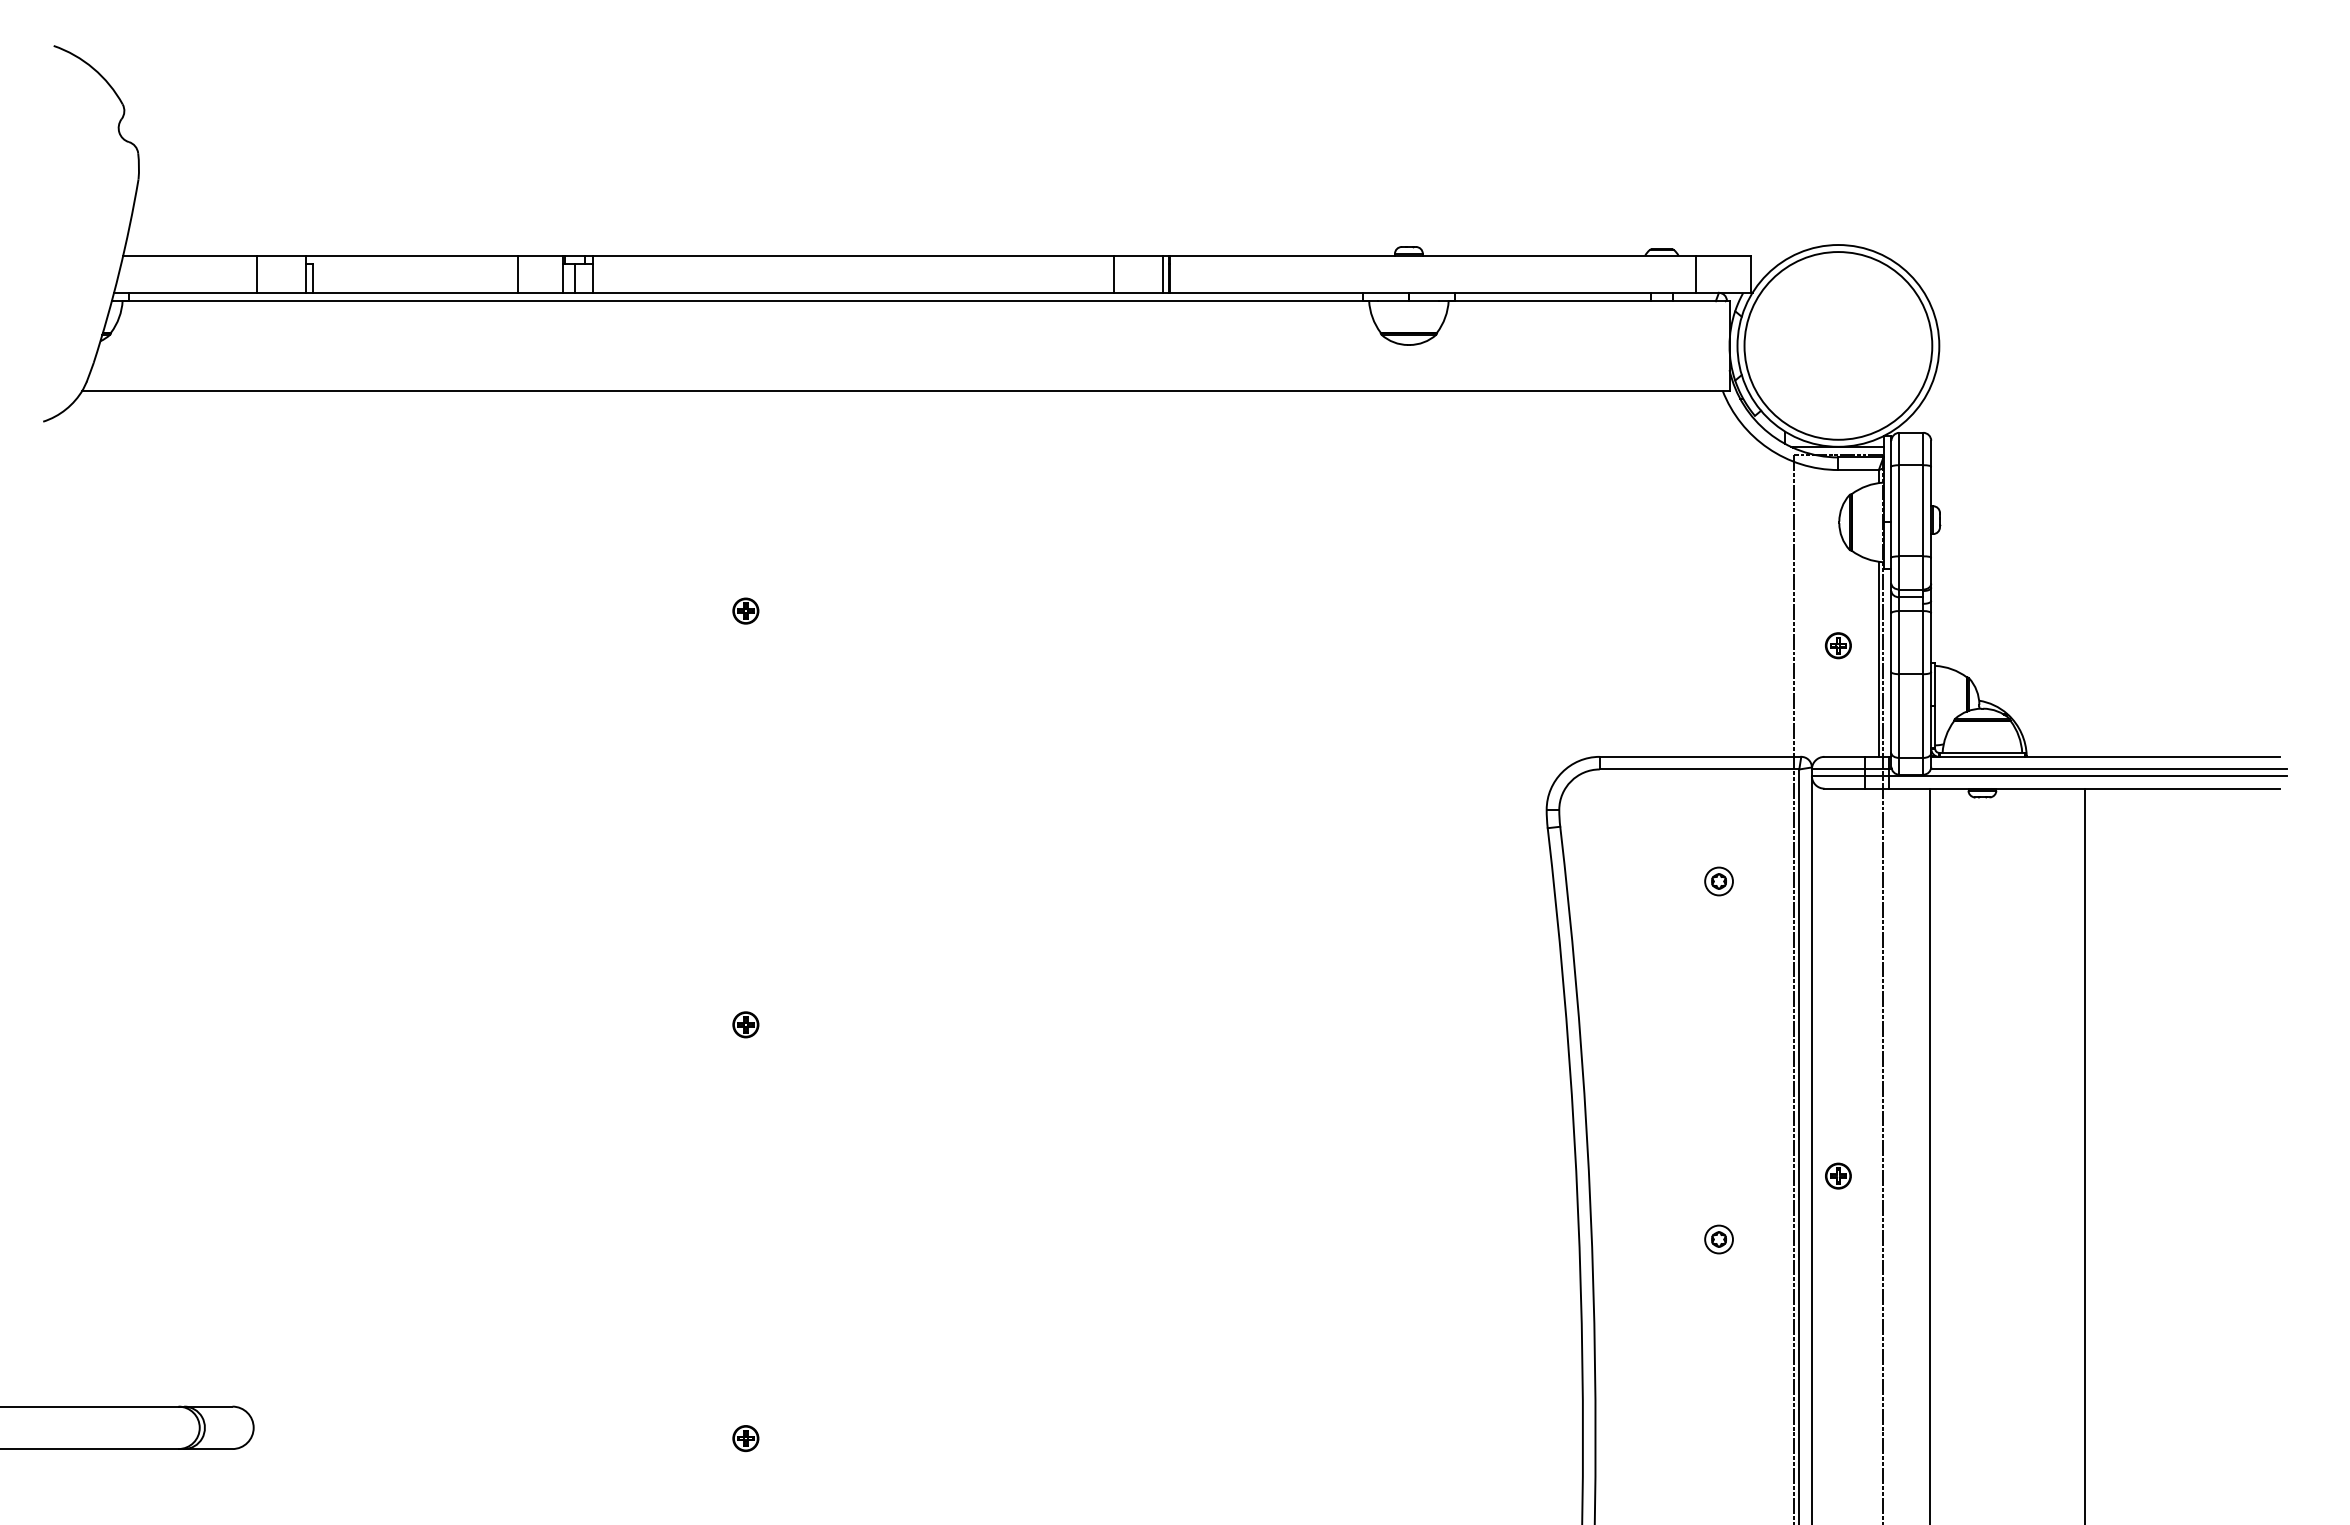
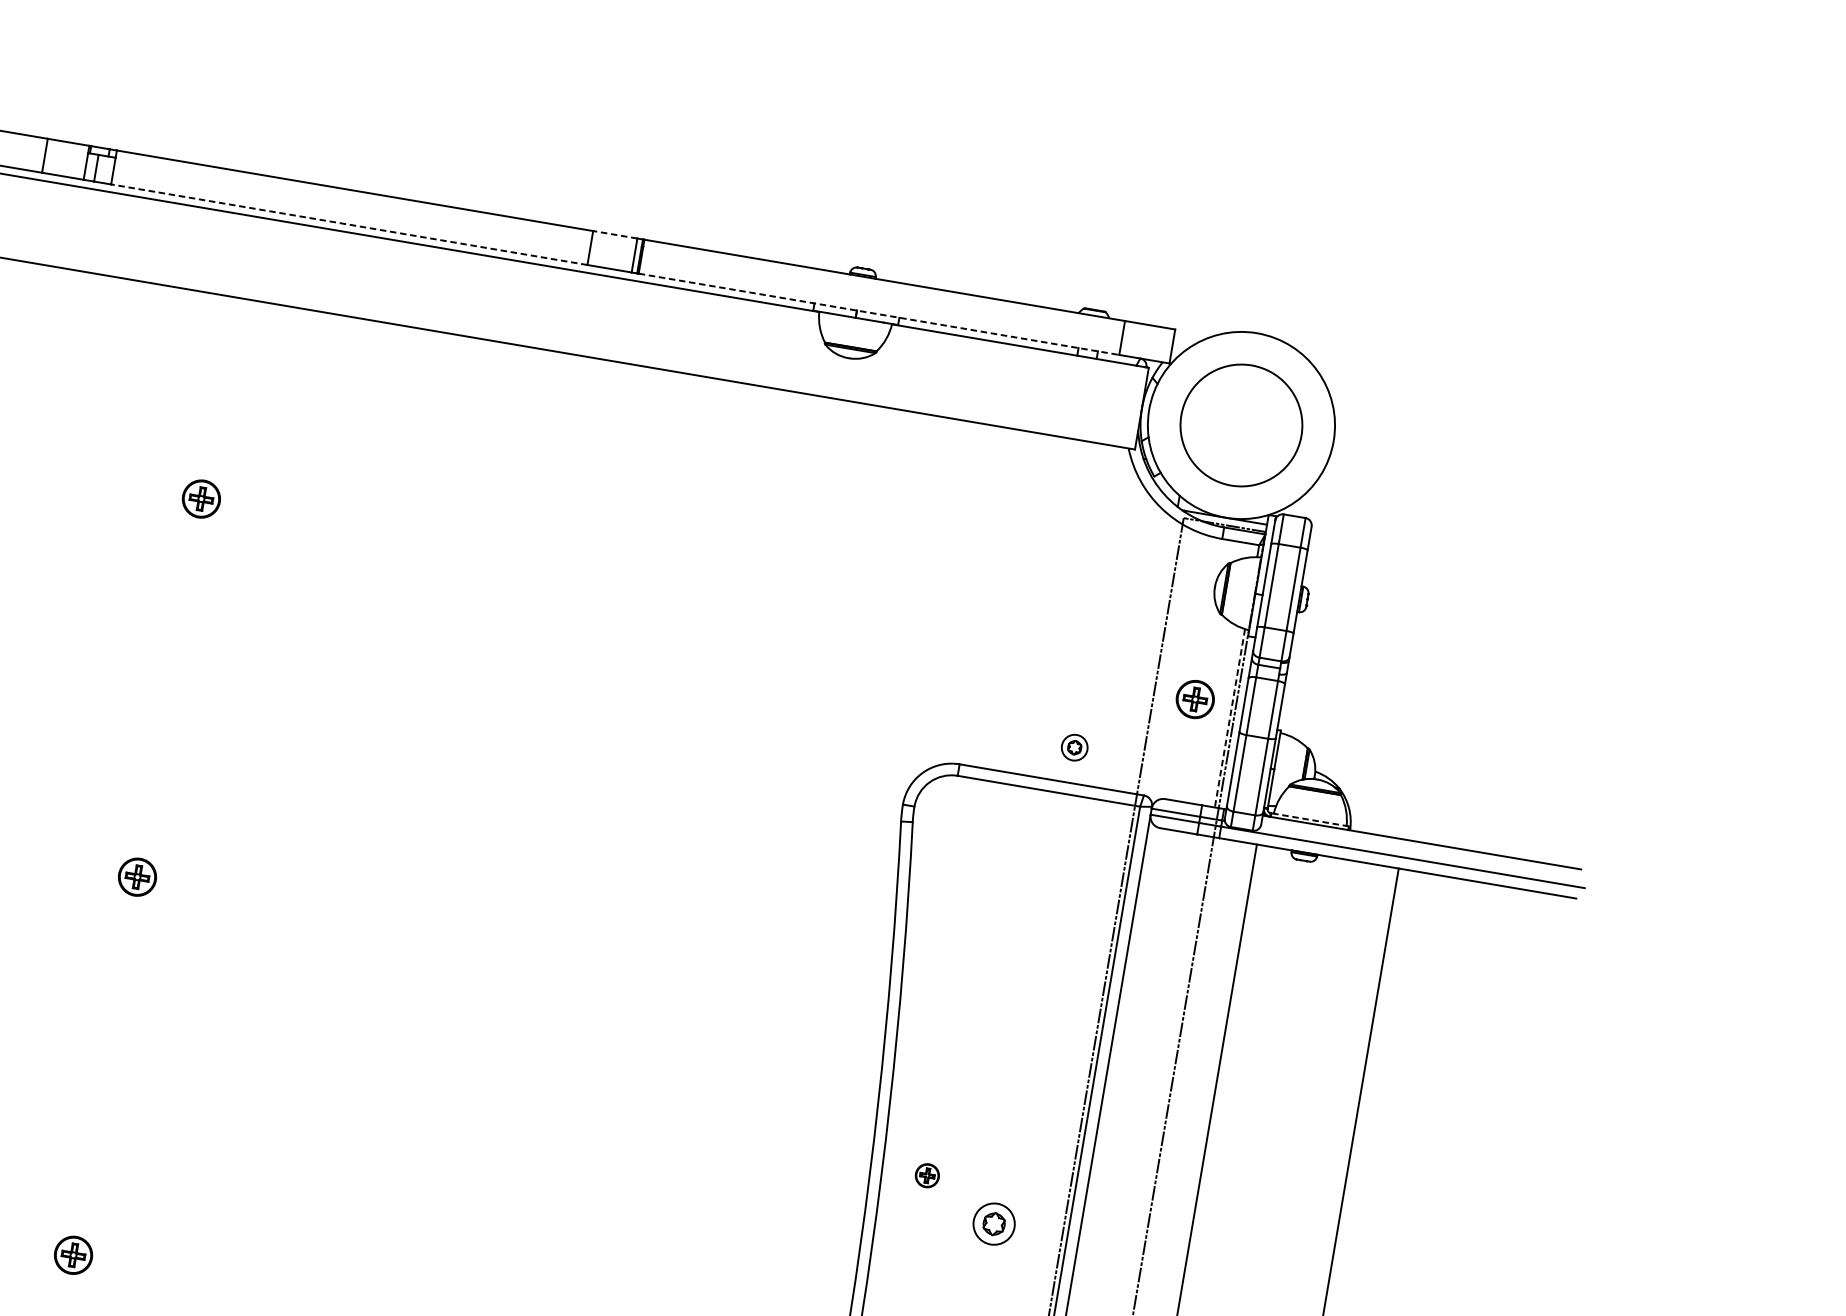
line: (1137, 255) -> (614, 234), solid -> dashed
line: (853, 292) -> (349, 224), solid -> dashed
line: (1433, 292) -> (879, 314), solid -> dashed
circle: (1838, 345) -> (1241, 425), size x0.7
part: (745, 610) -> (201, 498), size x1.6
part: (1837, 645) -> (1194, 699), size x1.6
line: (1878, 659) -> (1229, 718), solid -> dashed
line: (1981, 752) -> (1309, 819), solid -> dashed
line: (2108, 769) -> (1422, 854), removed
part: (1718, 881) -> (1074, 747), moved
part: (745, 1024) -> (137, 876), size x1.6
part: (1838, 1175) -> (927, 1175), moved
part: (1718, 1239) -> (993, 1223), size x1.6
part: (745, 1438) -> (73, 1255), size x1.6

